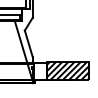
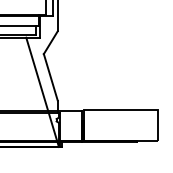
hatch: (68, 70) -> (120, 124), removed

